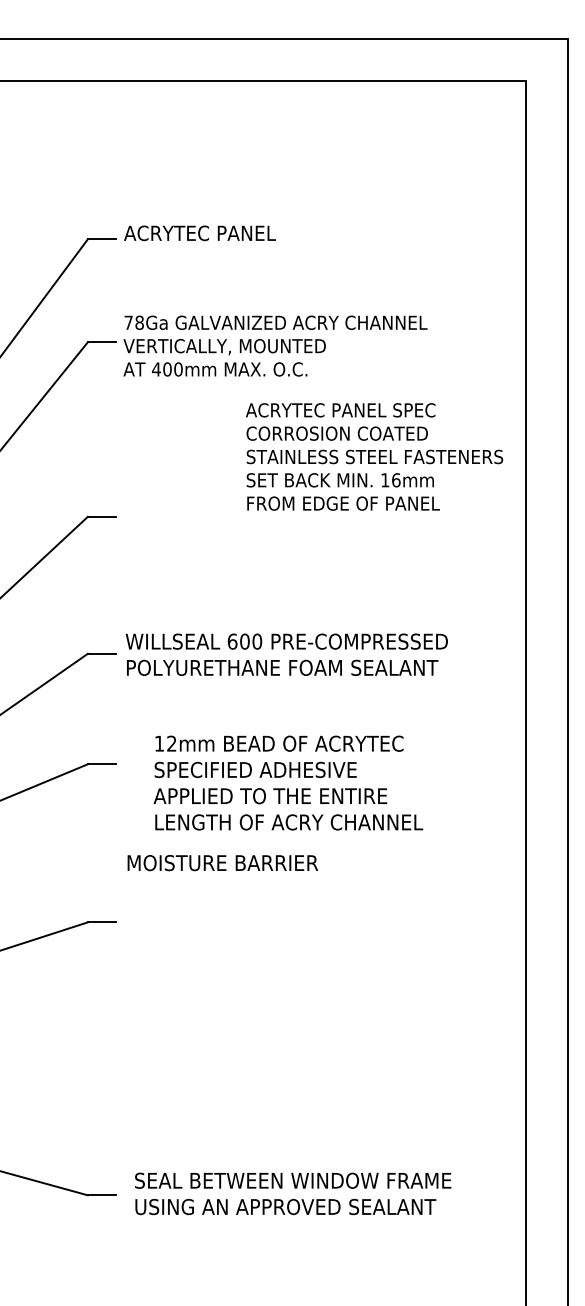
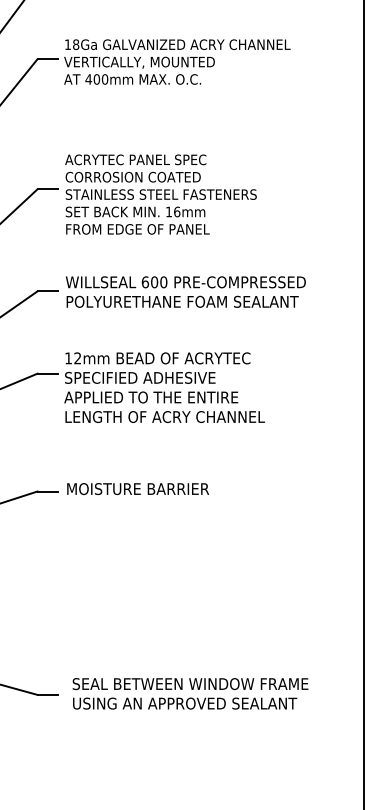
text: (128, 322) -> (67, 44), 78Ga -> 18Ga
text: (374, 456) -> (160, 194), moved
text: (288, 782) -> (164, 387), moved
text: (222, 863) -> (137, 489), moved

